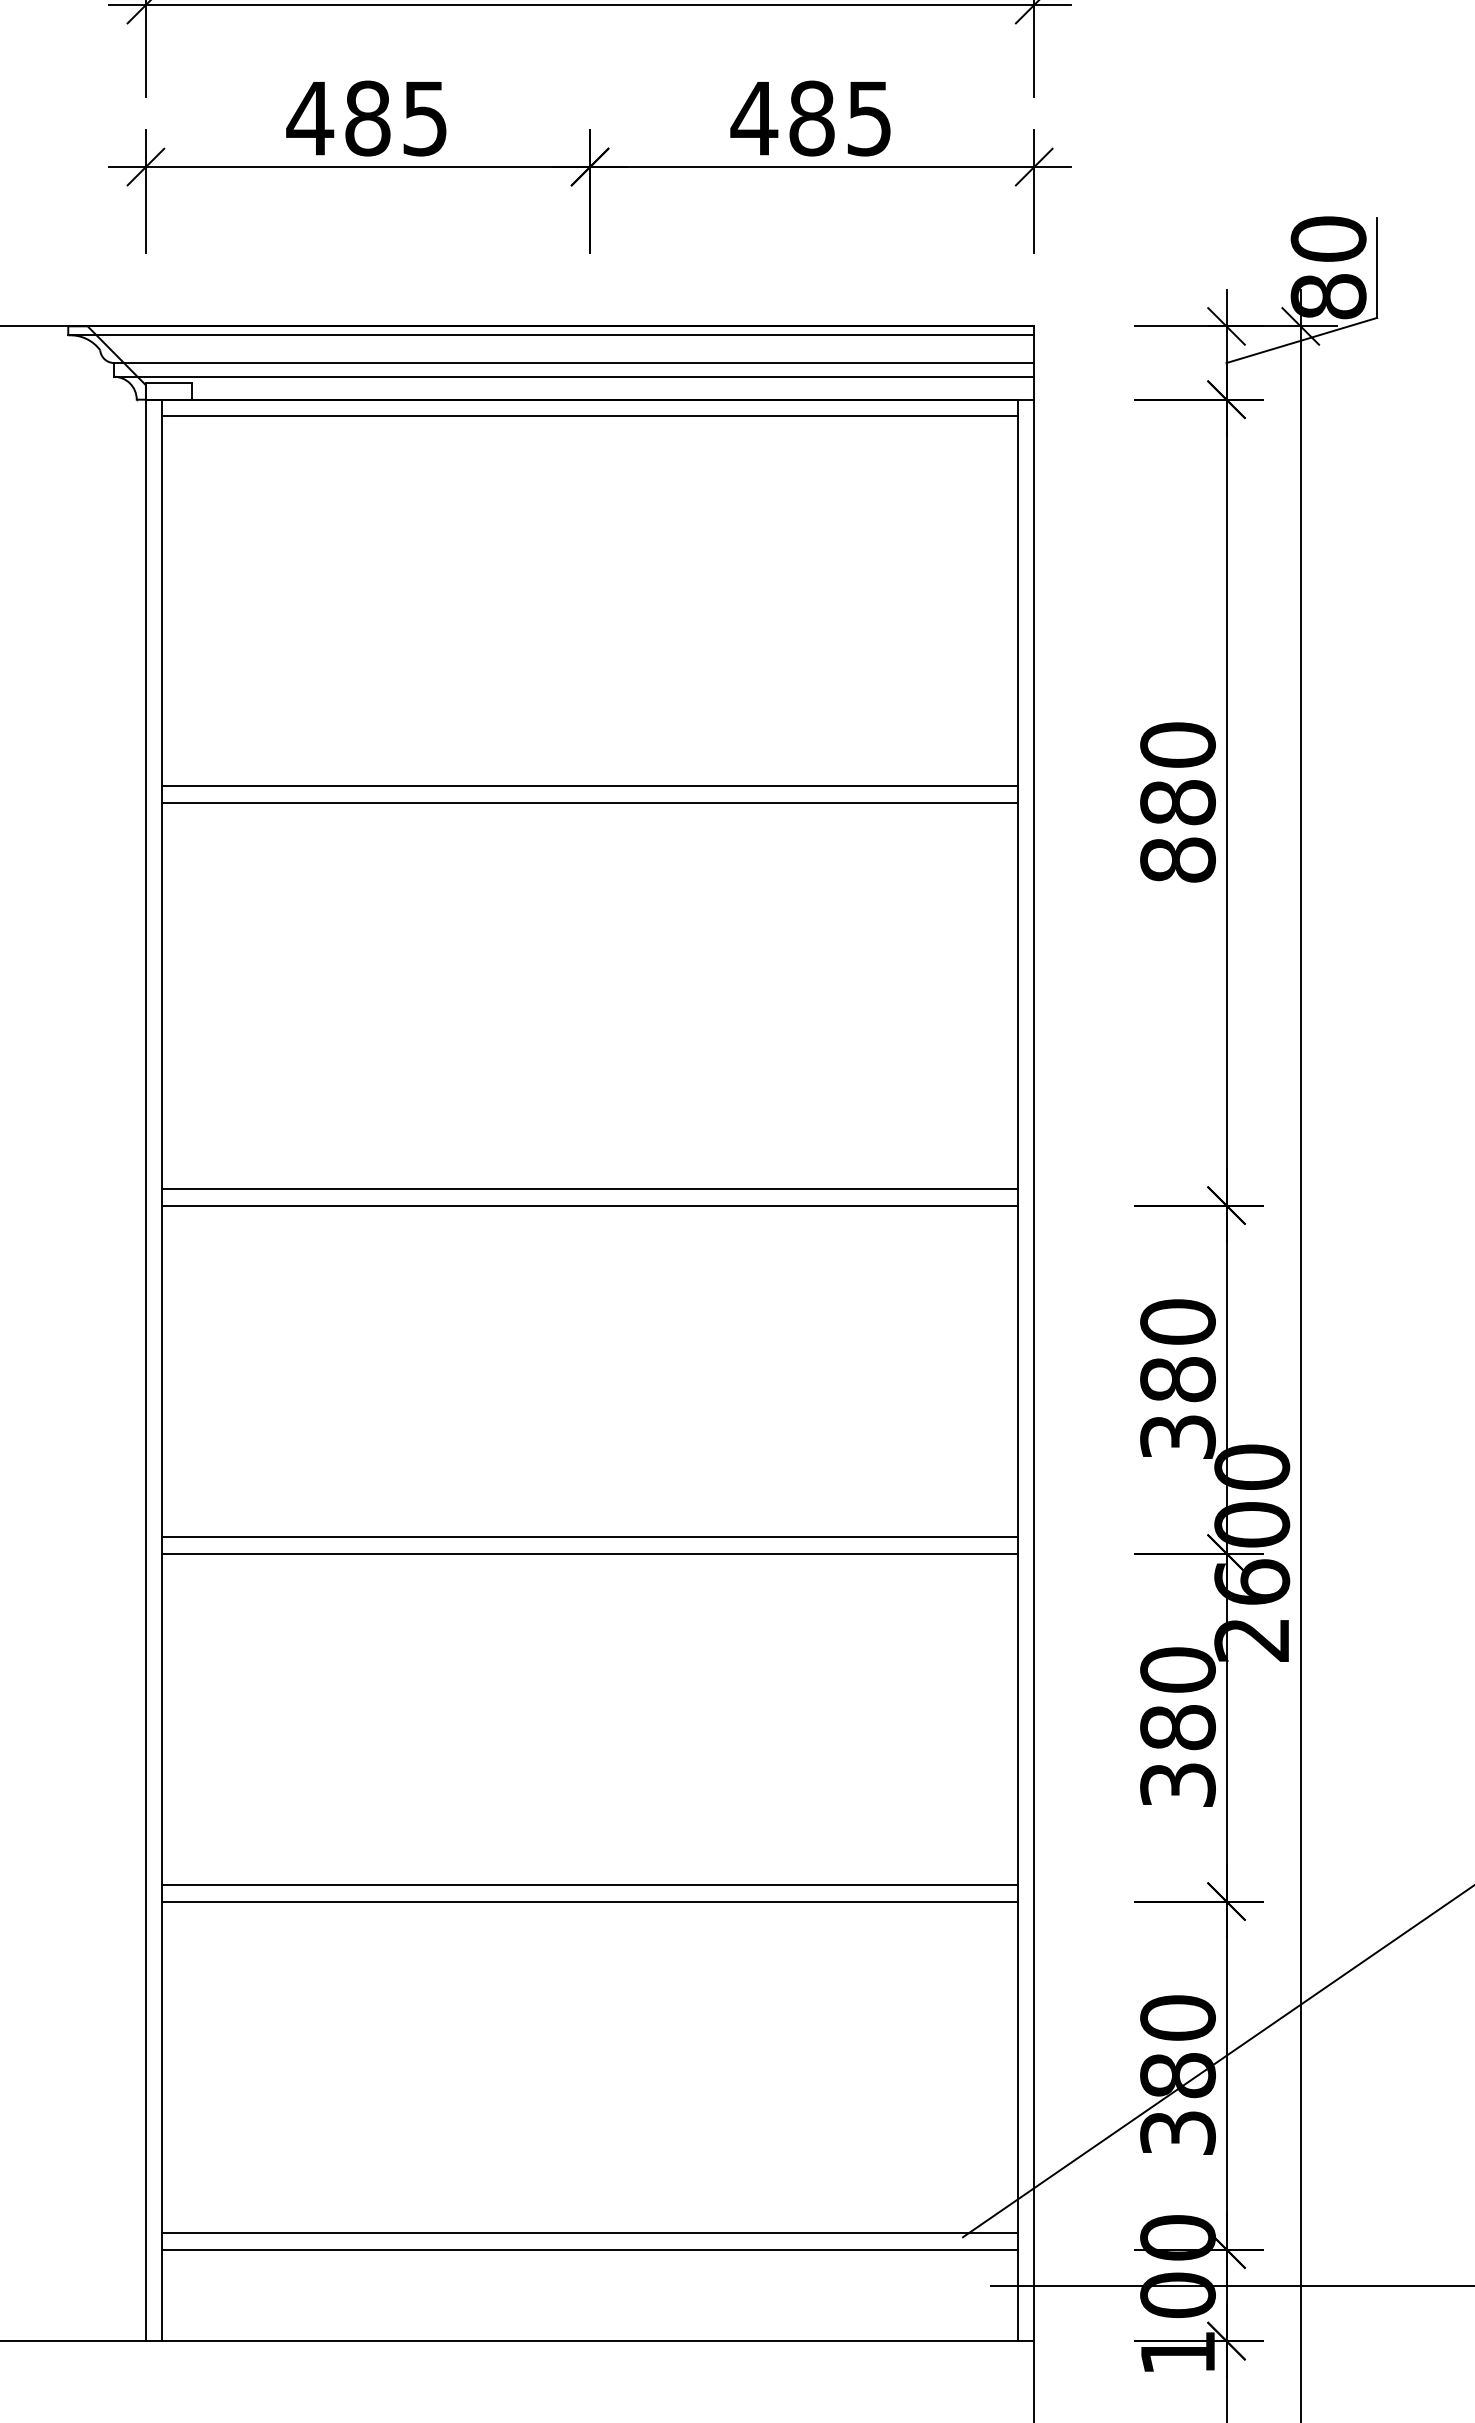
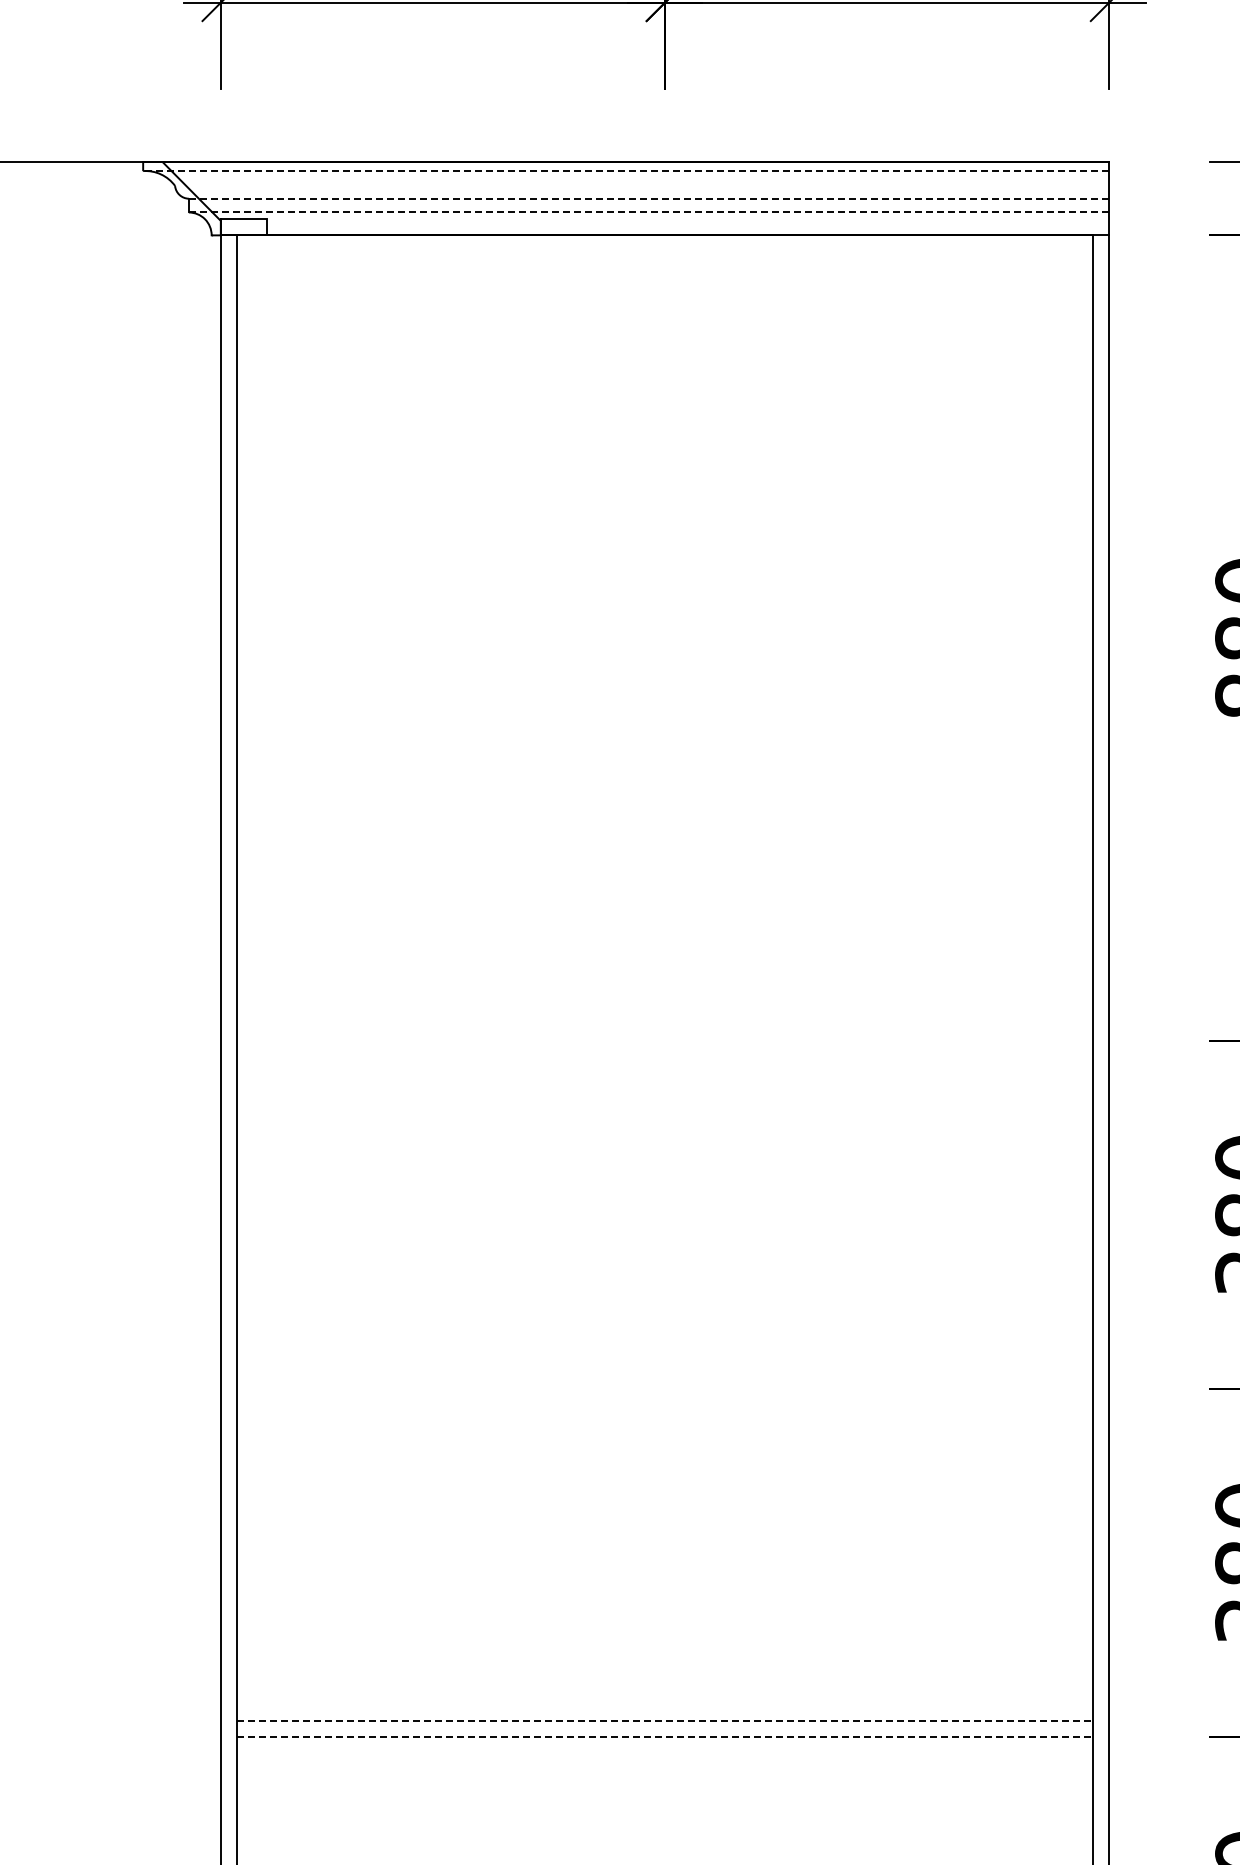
line: (551, 335) -> (626, 171), solid -> dashed
line: (573, 363) -> (648, 199), solid -> dashed
line: (573, 376) -> (648, 212), solid -> dashed
line: (589, 416) -> (664, 252), removed
line: (589, 786) -> (664, 622), removed
line: (589, 802) -> (664, 638), removed
line: (589, 1189) -> (664, 1025), removed
line: (589, 1205) -> (664, 1041), removed
line: (589, 1537) -> (664, 1373), removed
line: (589, 1553) -> (664, 1389), removed
line: (590, 1885) -> (665, 1721), solid -> dashed
line: (590, 1901) -> (665, 1737), solid -> dashed

